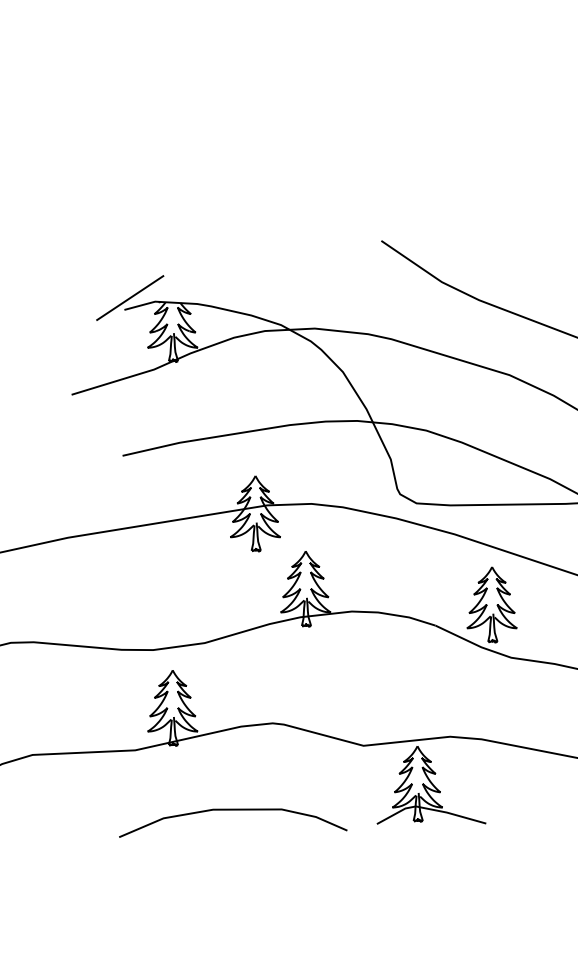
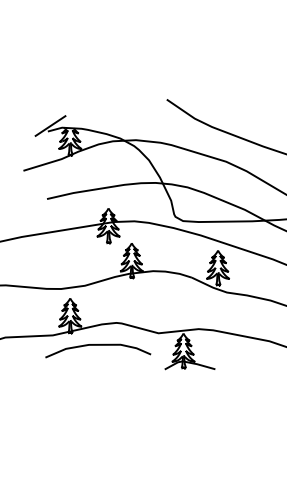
curve: (233, 811) -> (98, 345), moved

